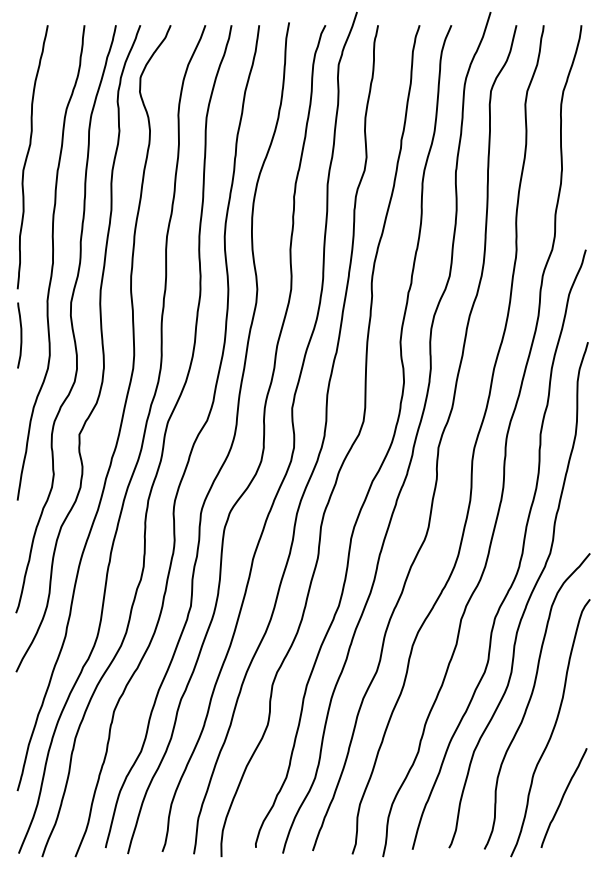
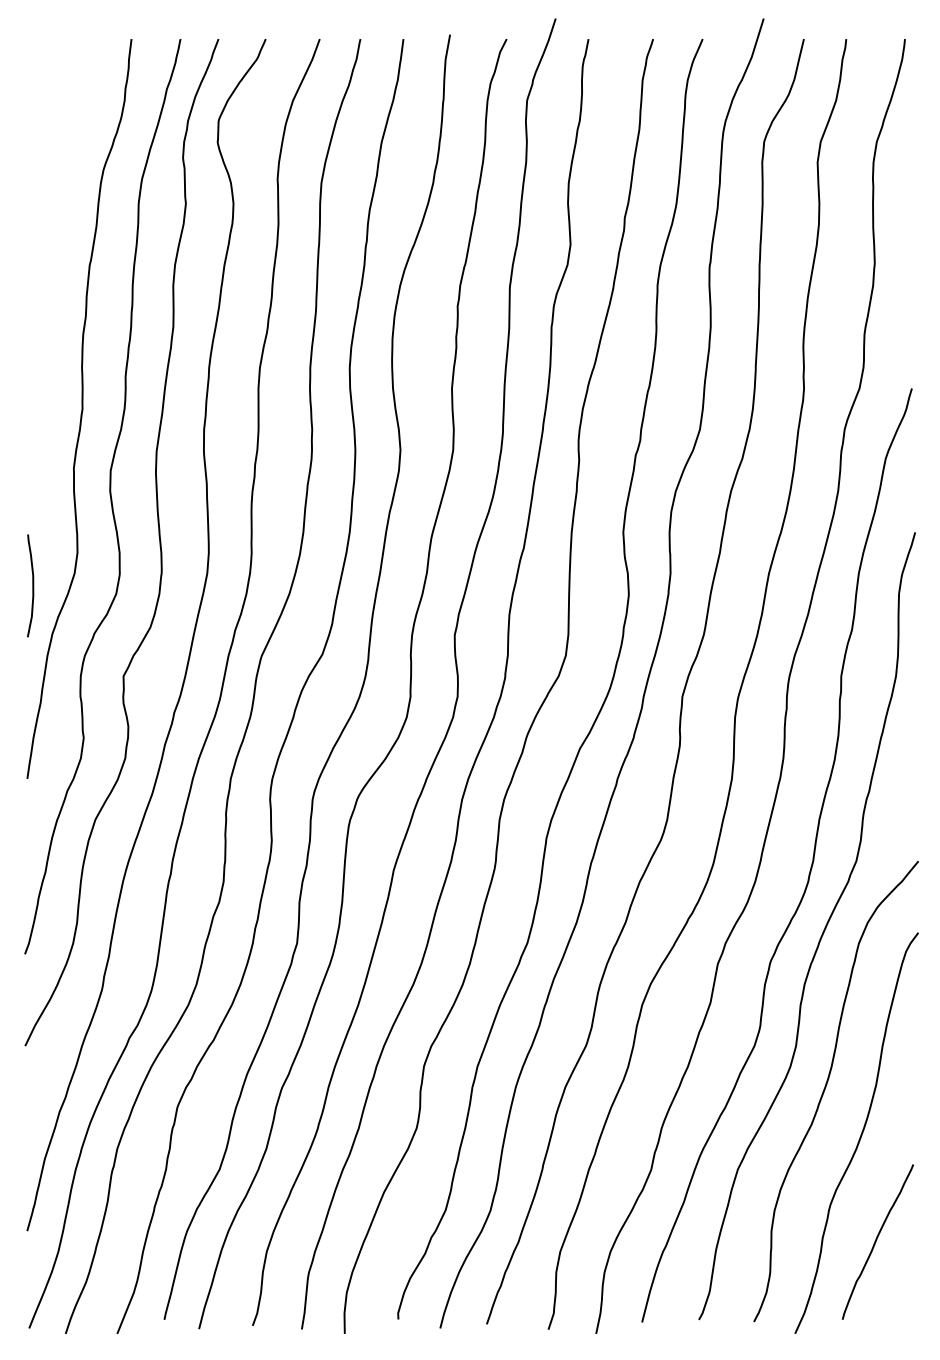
curve: (28, 155) -> (44, 241), removed
curve: (20, 335) -> (31, 585), moved

